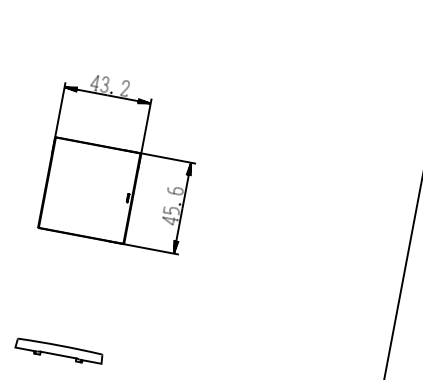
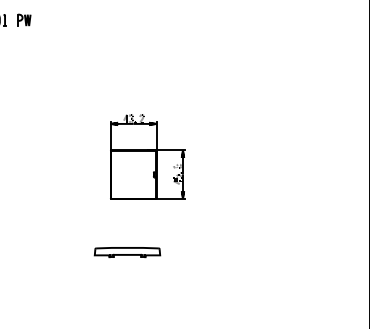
part: (122, 161) -> (147, 156), size x0.7
part: (59, 351) -> (127, 252), moved

